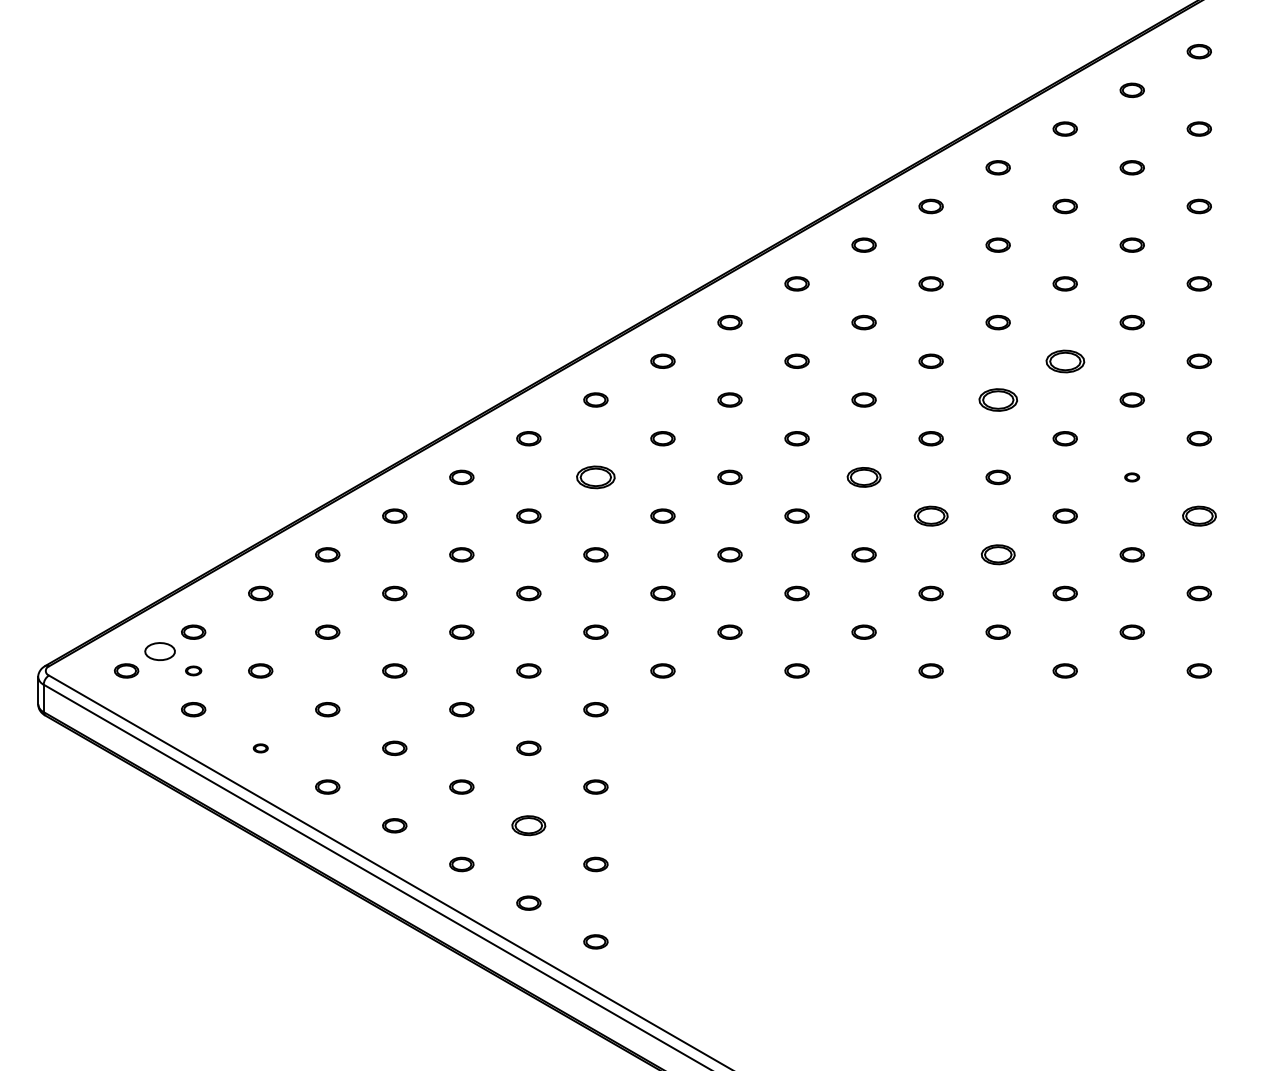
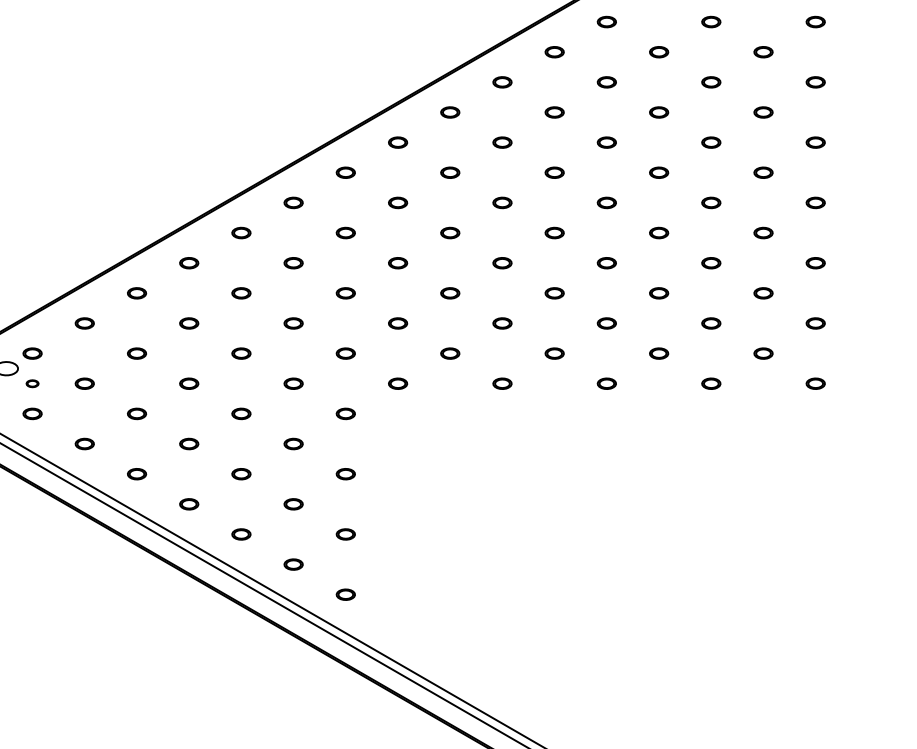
part: (1064, 360) -> (710, 142), size x0.62
part: (997, 399) -> (658, 172), size x0.62
part: (595, 477) -> (345, 233), size x0.62
part: (863, 477) -> (554, 233), size x0.71
part: (1131, 477) -> (762, 233), size x1.67
part: (930, 515) -> (606, 262), size x0.71
part: (1198, 515) -> (815, 262), size x0.71
part: (997, 554) -> (658, 293), size x0.71
part: (260, 748) -> (84, 444), size x1.67
part: (528, 825) -> (293, 504), size x0.71

